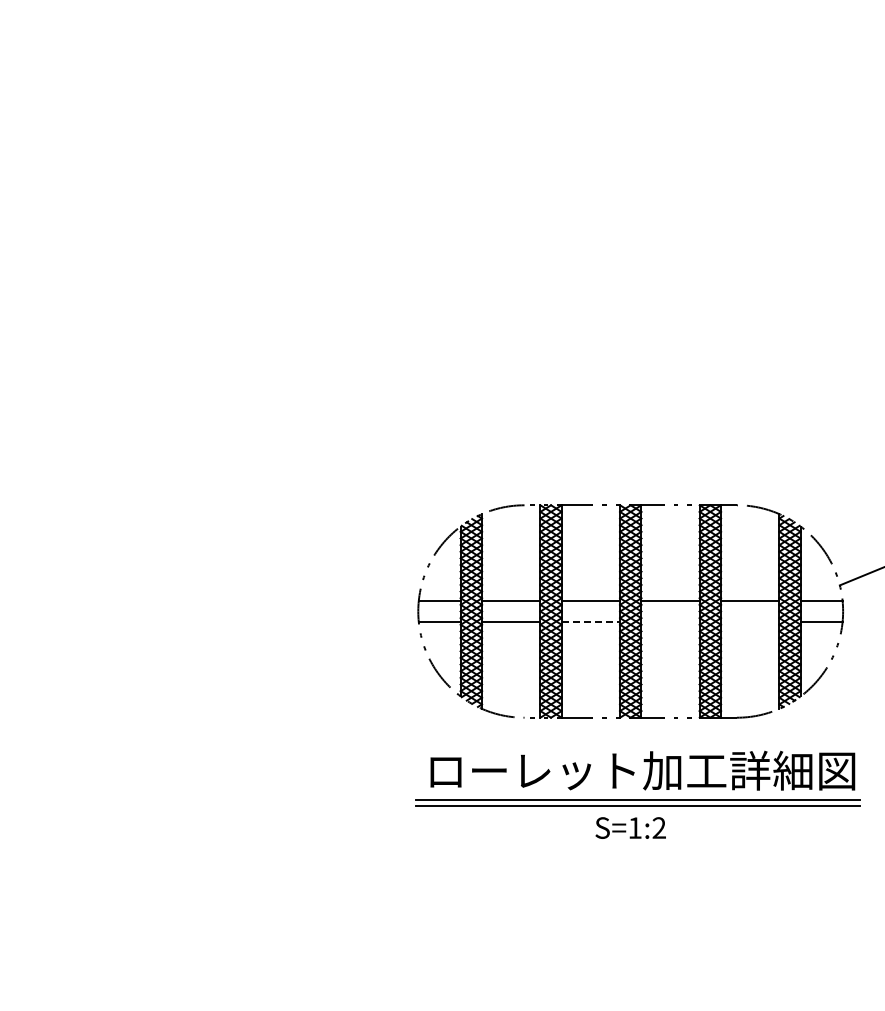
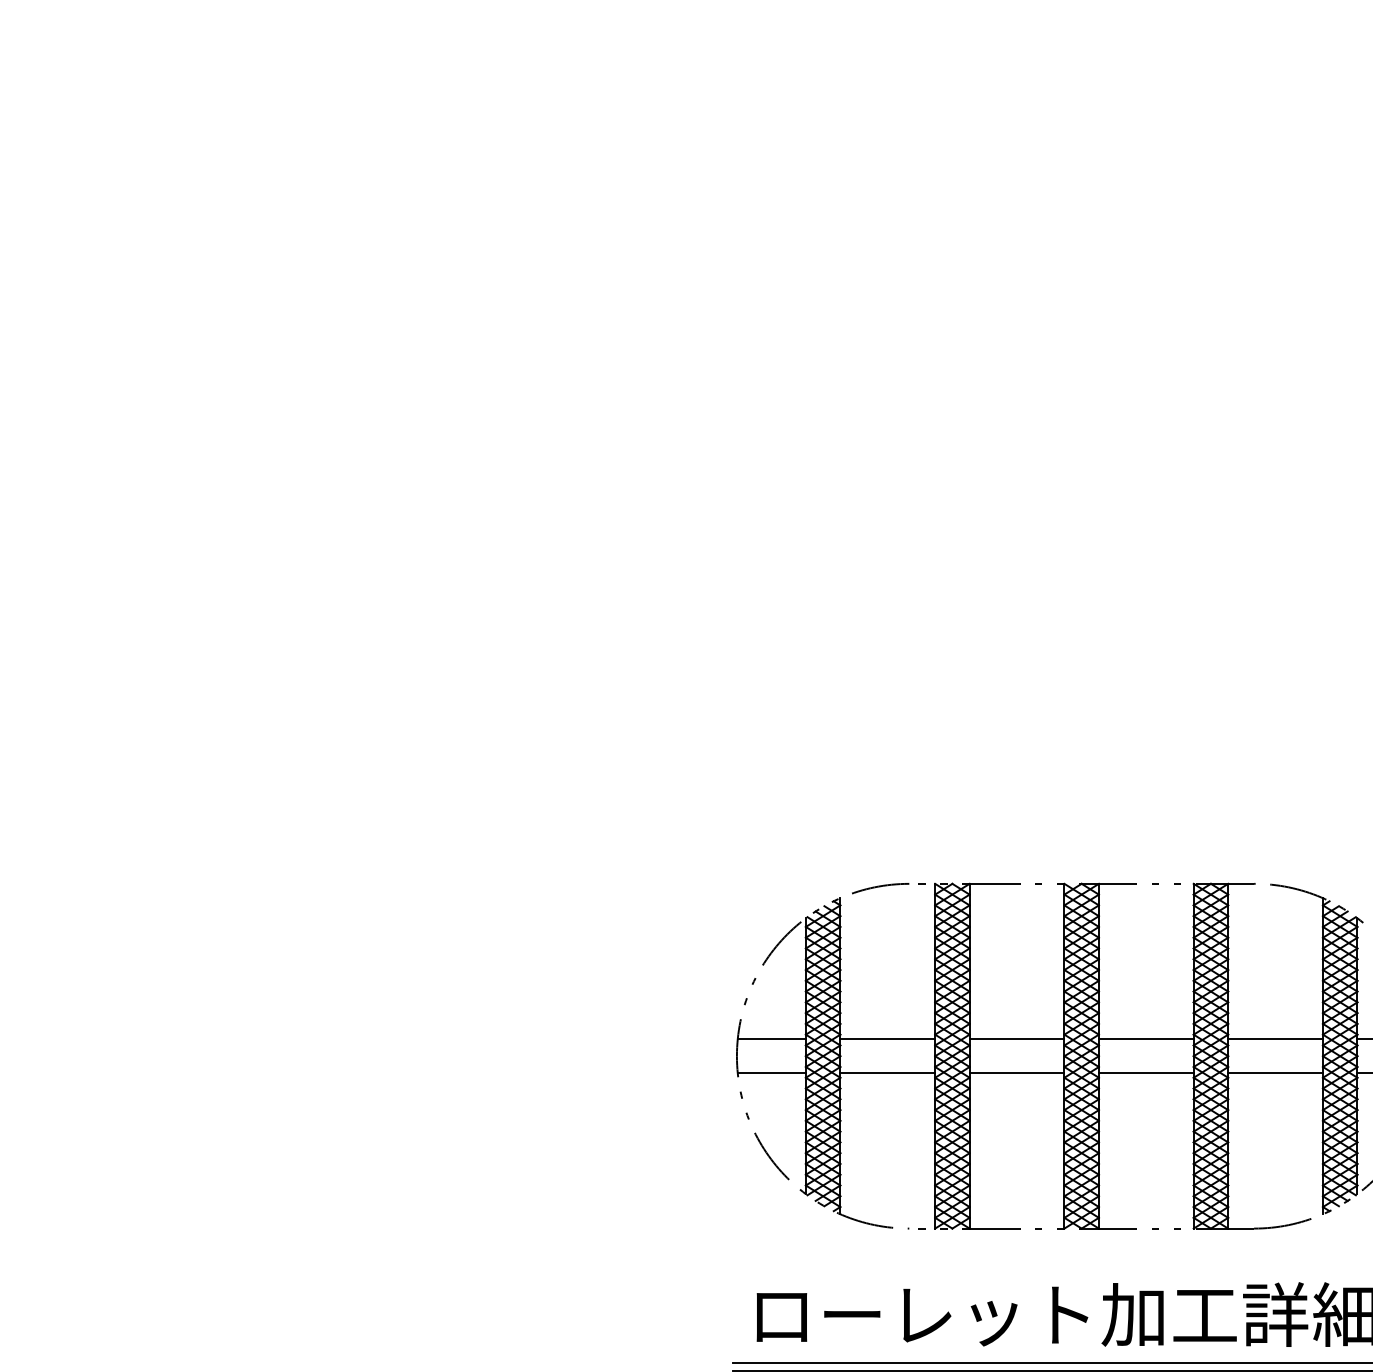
line: (591, 622) -> (1018, 1074), dashed -> solid
line: (670, 622) -> (1146, 1074), added
line: (749, 622) -> (1274, 1074), added

